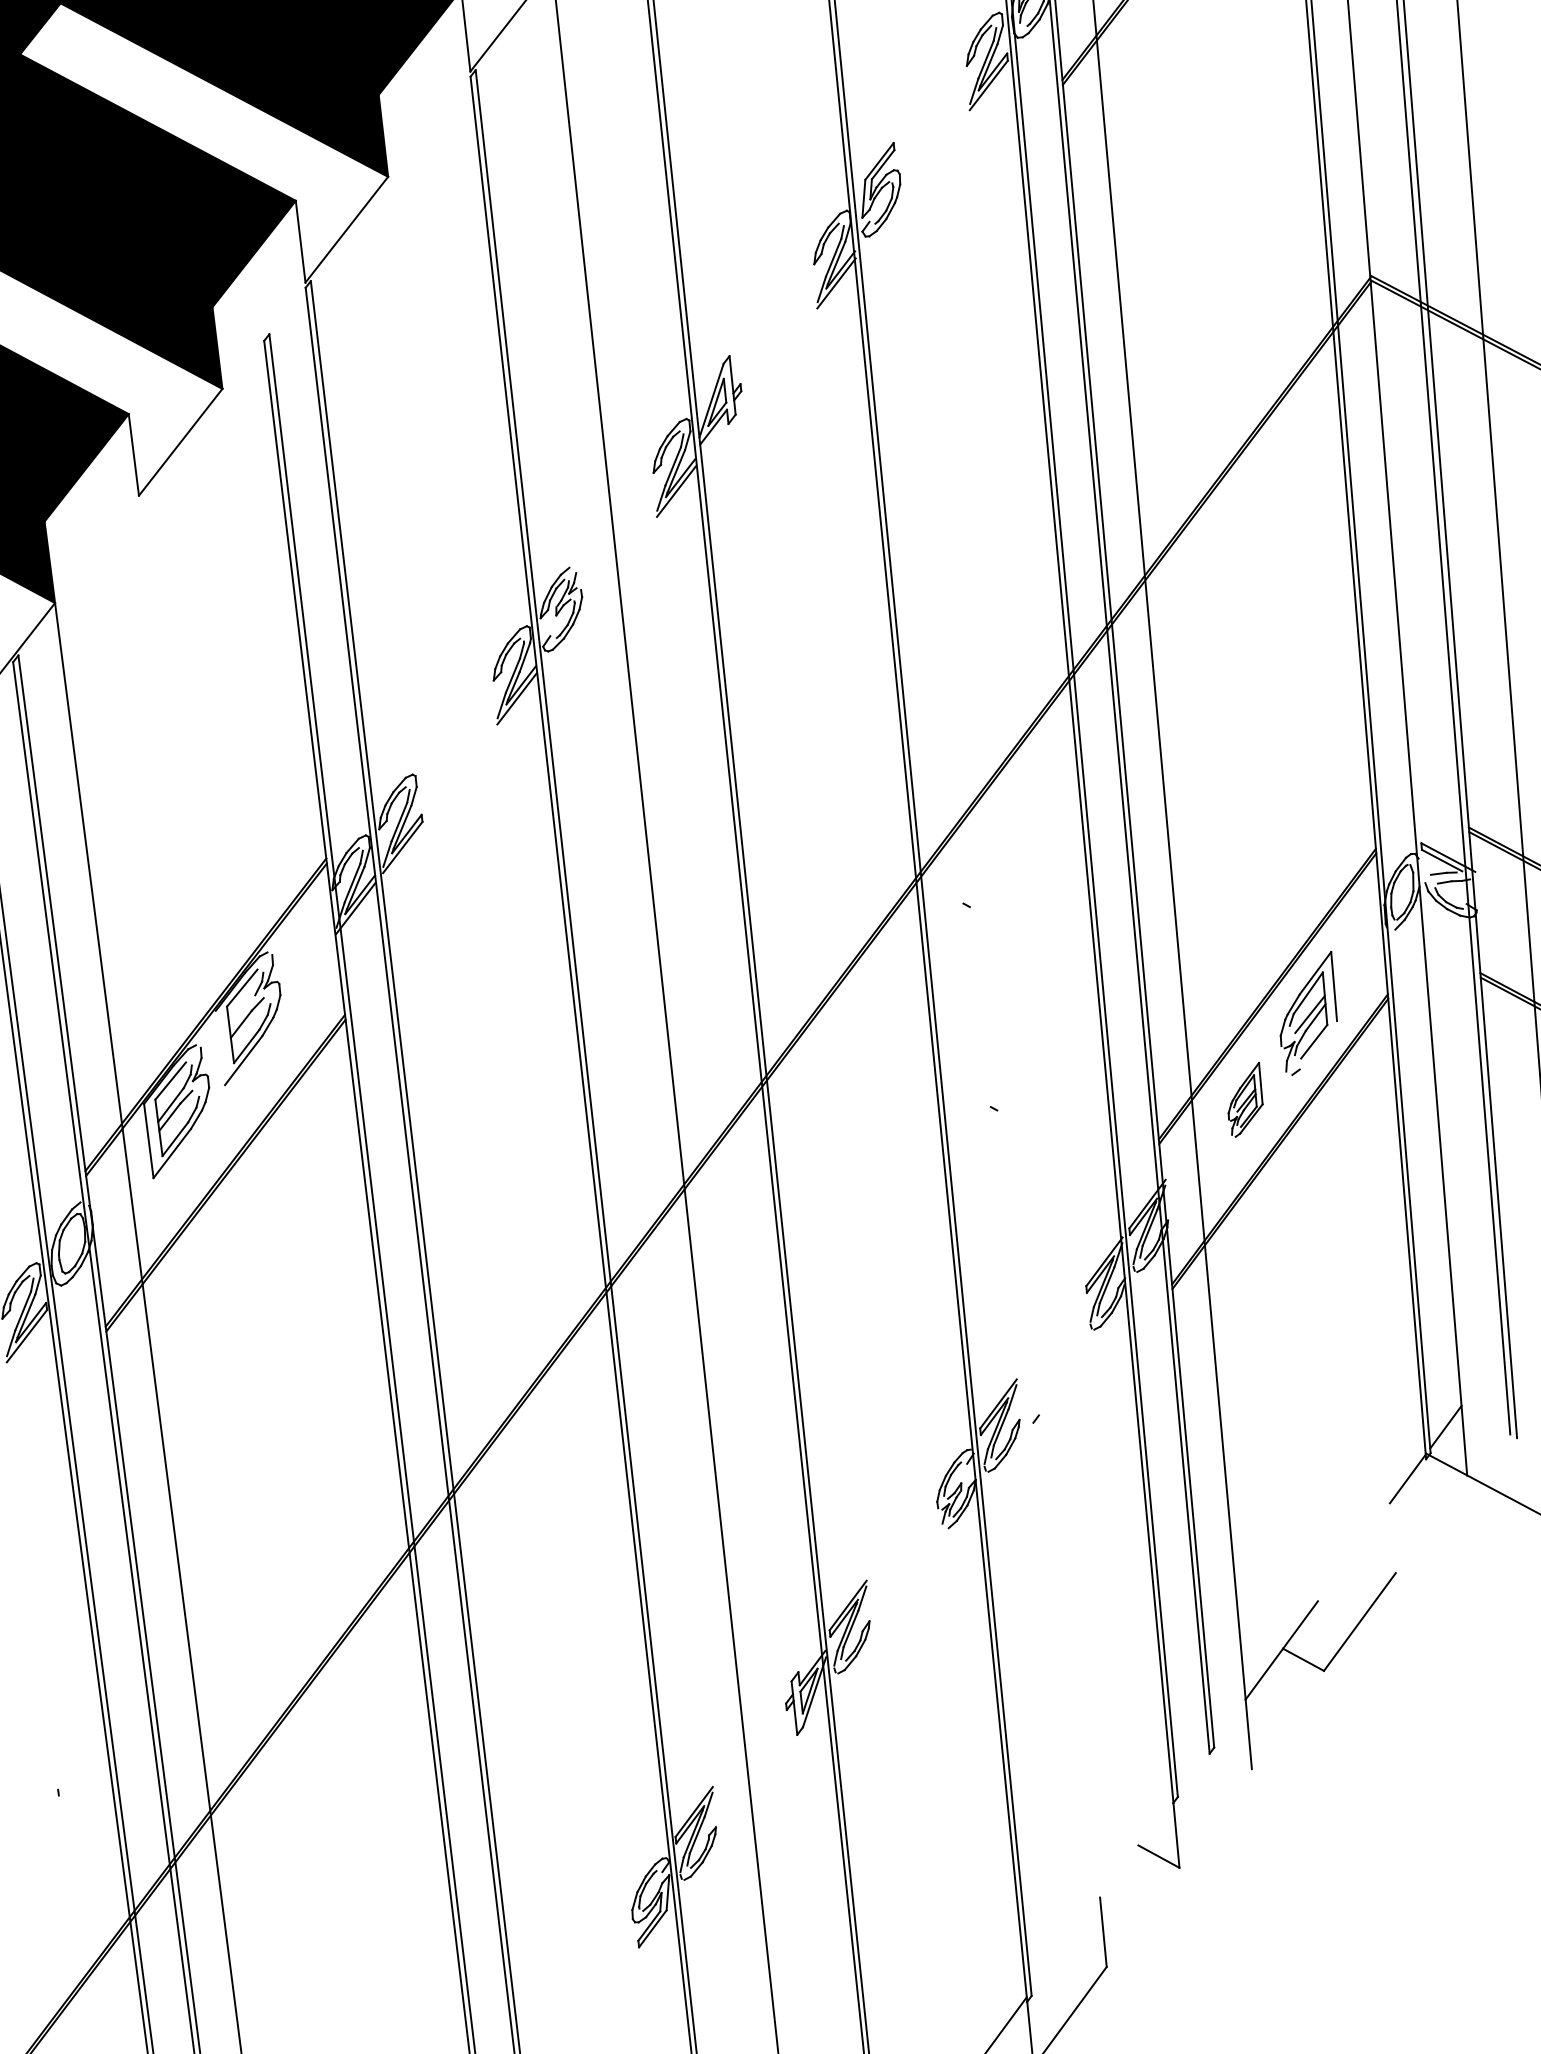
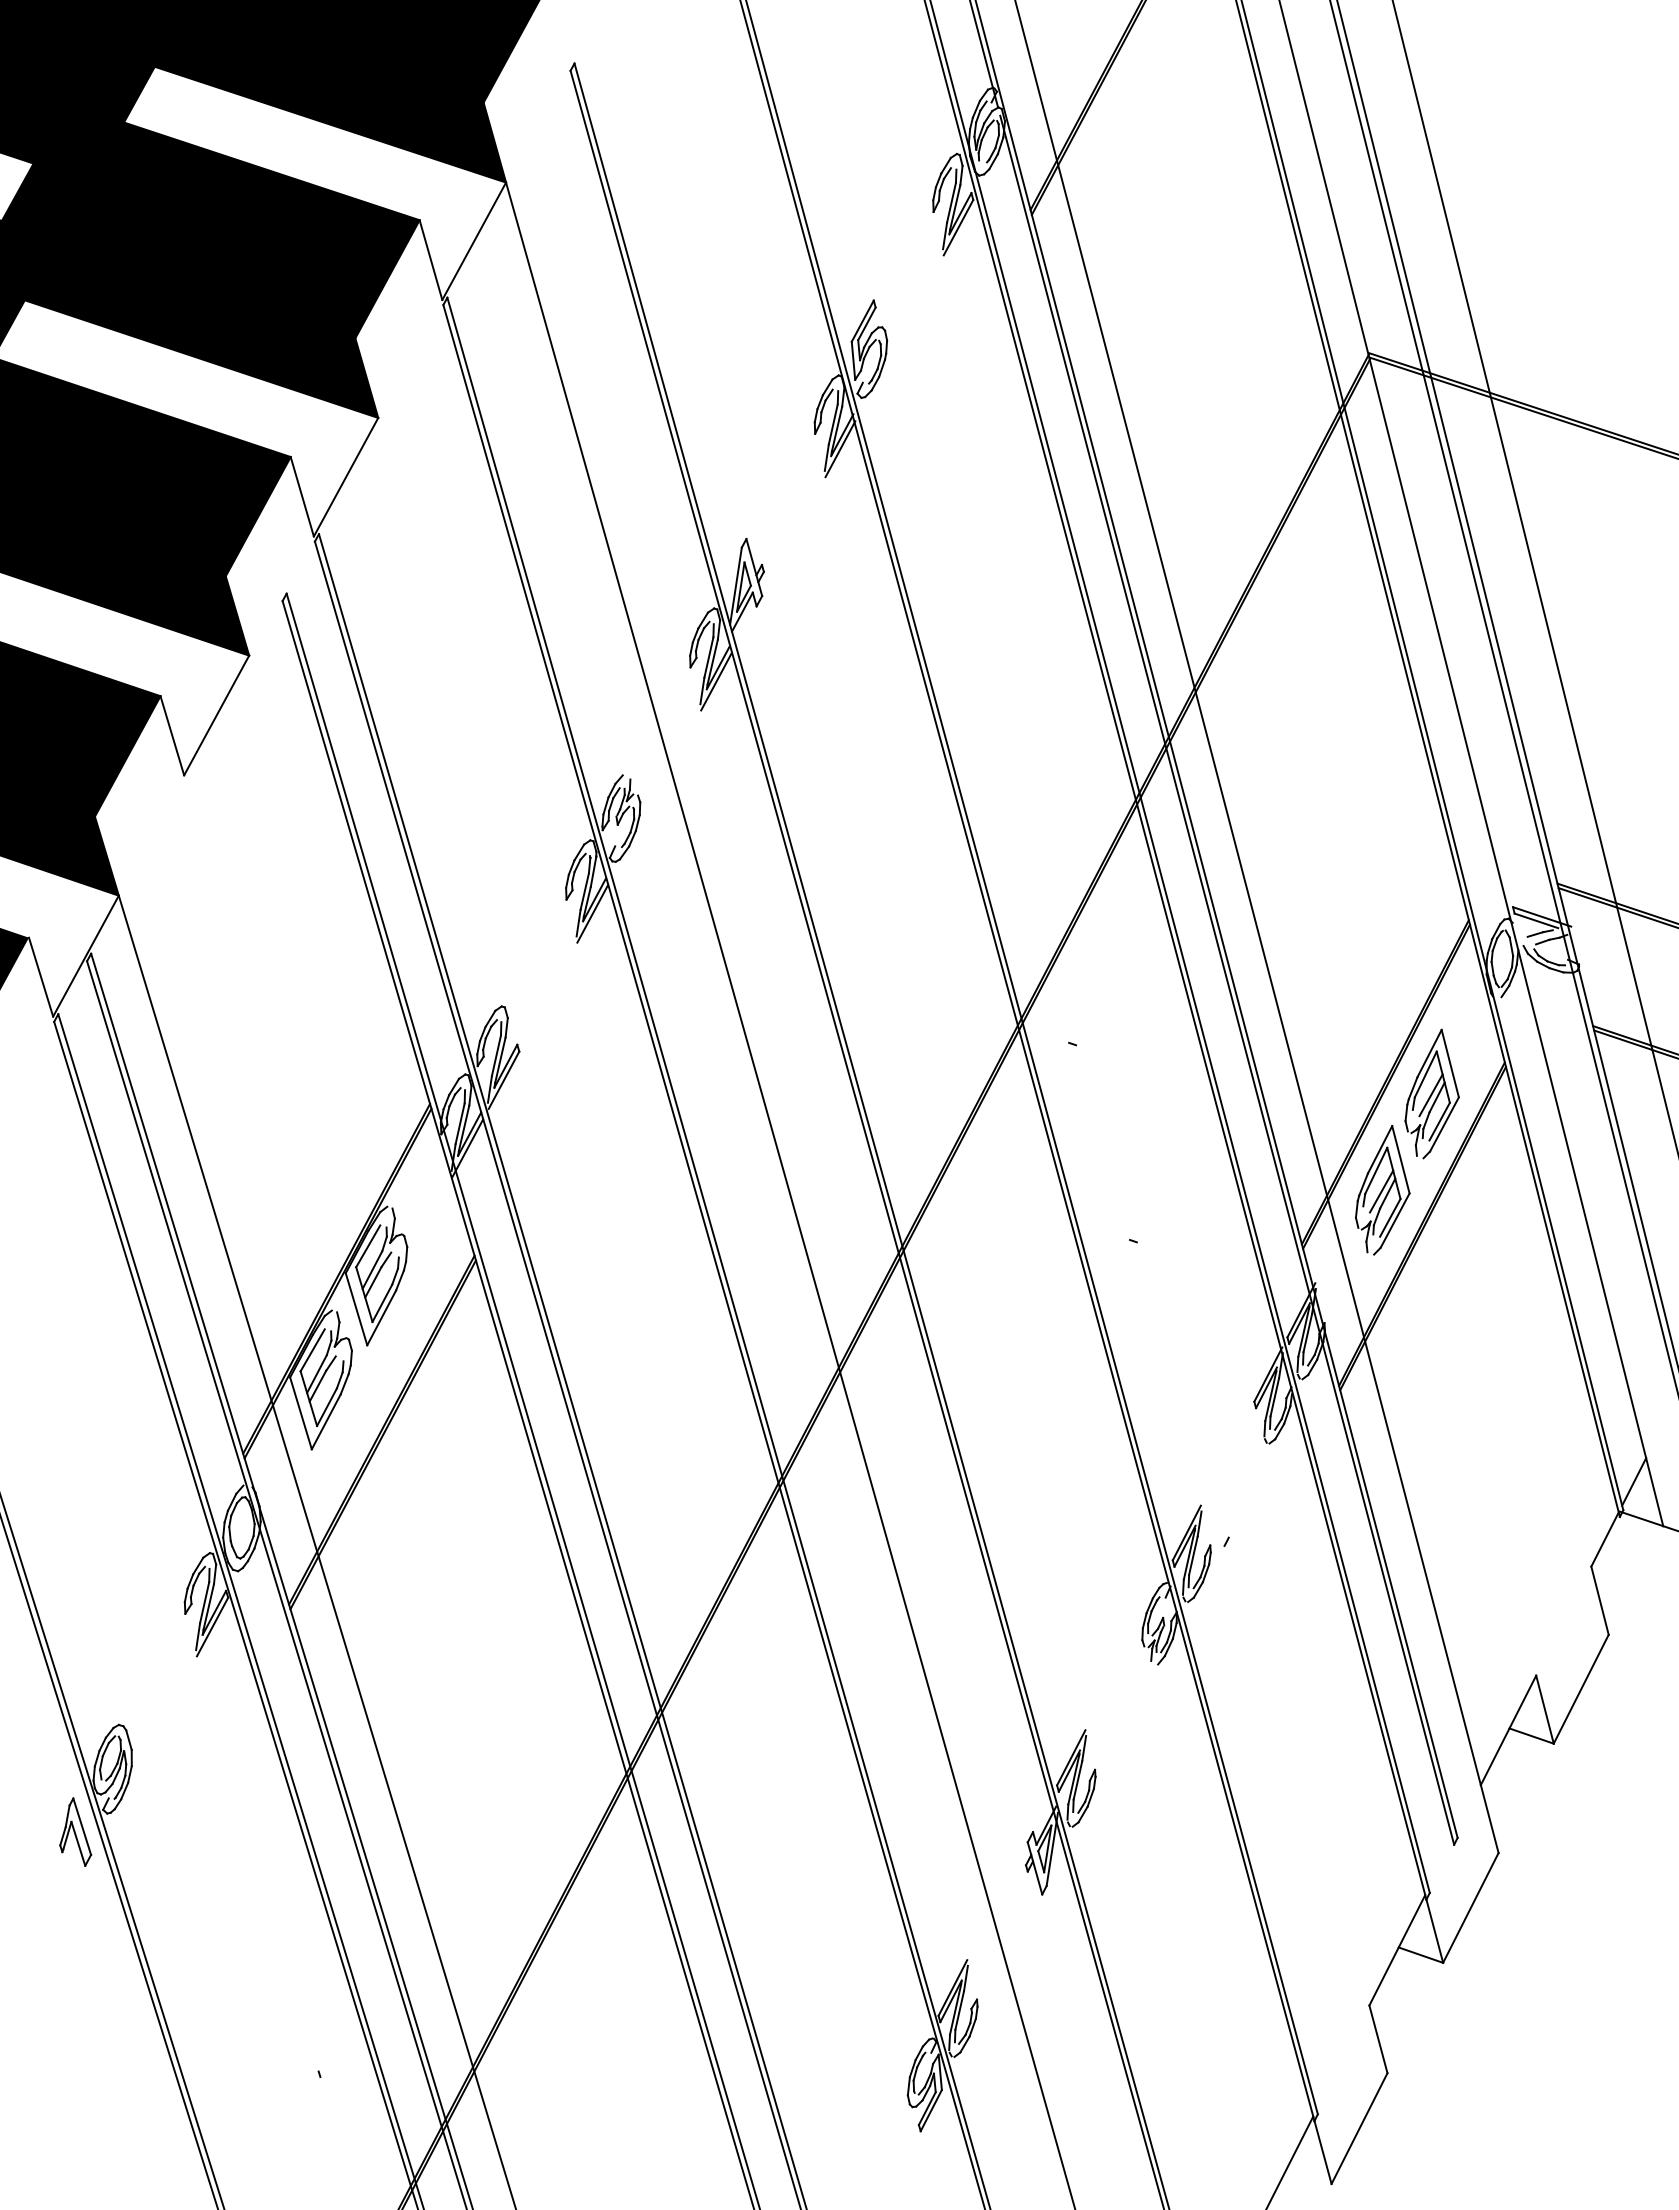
line: (242, 1011) -> (372, 1269), added
line: (1318, 1045) -> (1444, 1124), added
line: (220, 1048) -> (356, 1309), added
part: (1246, 1099) -> (1382, 1190), size x1.67
line: (1392, 1537) -> (1599, 1600), added
line: (1320, 1635) -> (1544, 1709), added
line: (1215, 1817) -> (1470, 1907), added
line: (1136, 1848) -> (1397, 1950), added

